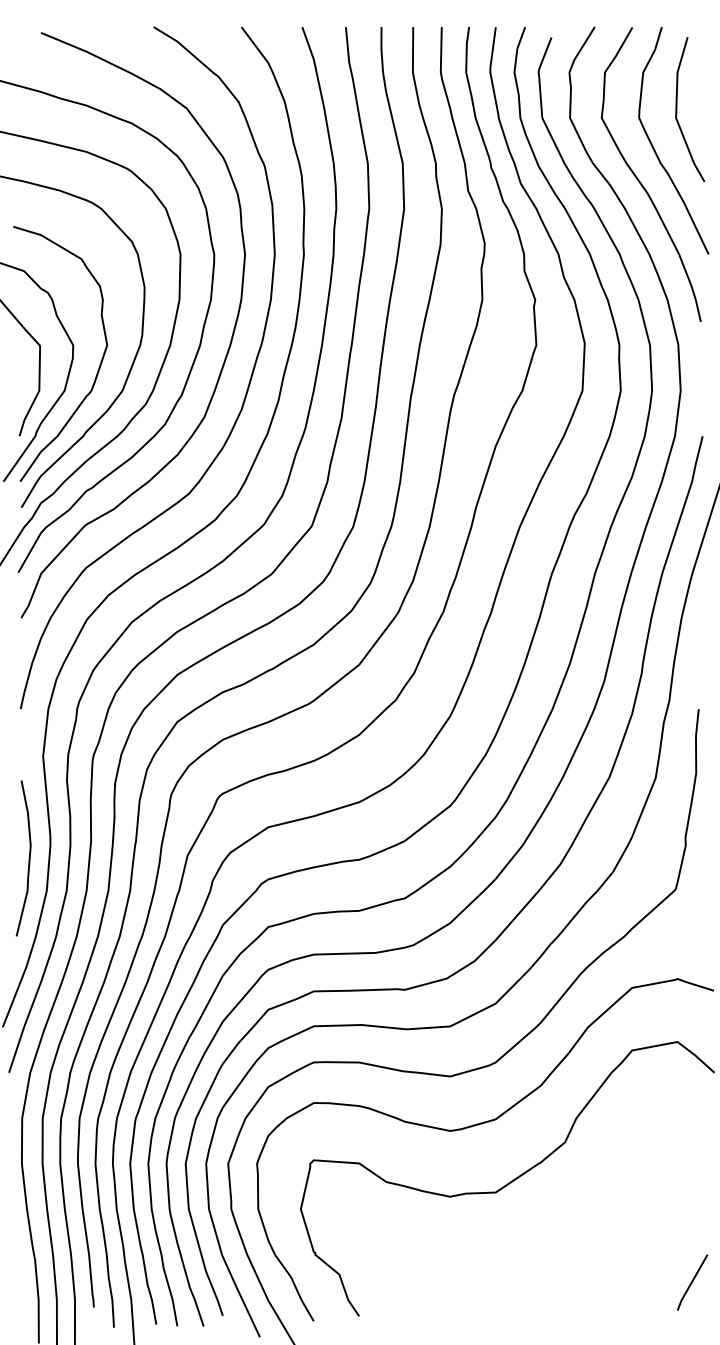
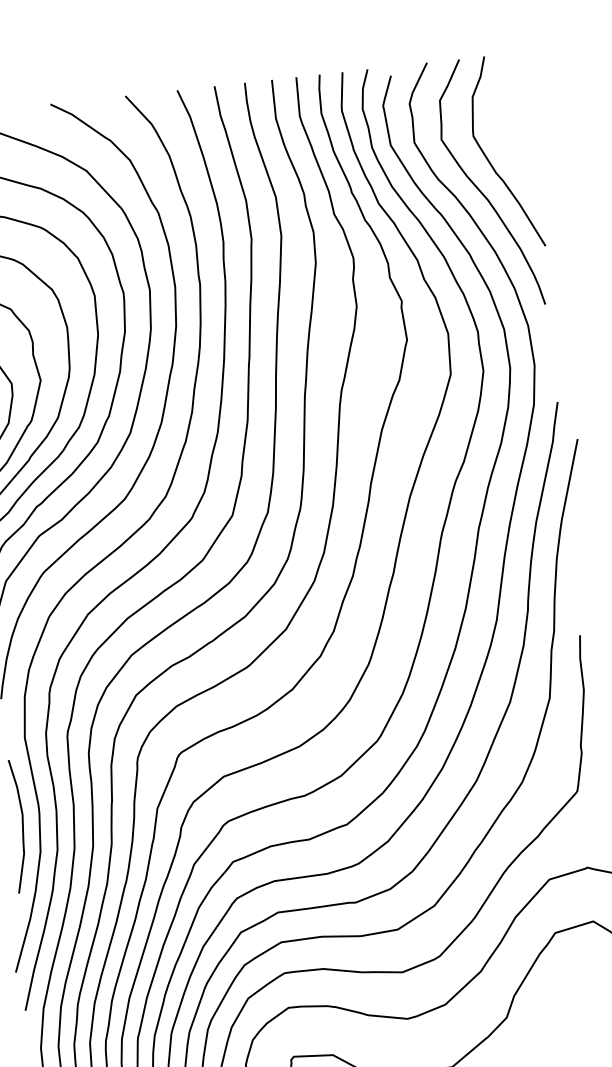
line: (677, 109) -> (505, 125), removed

